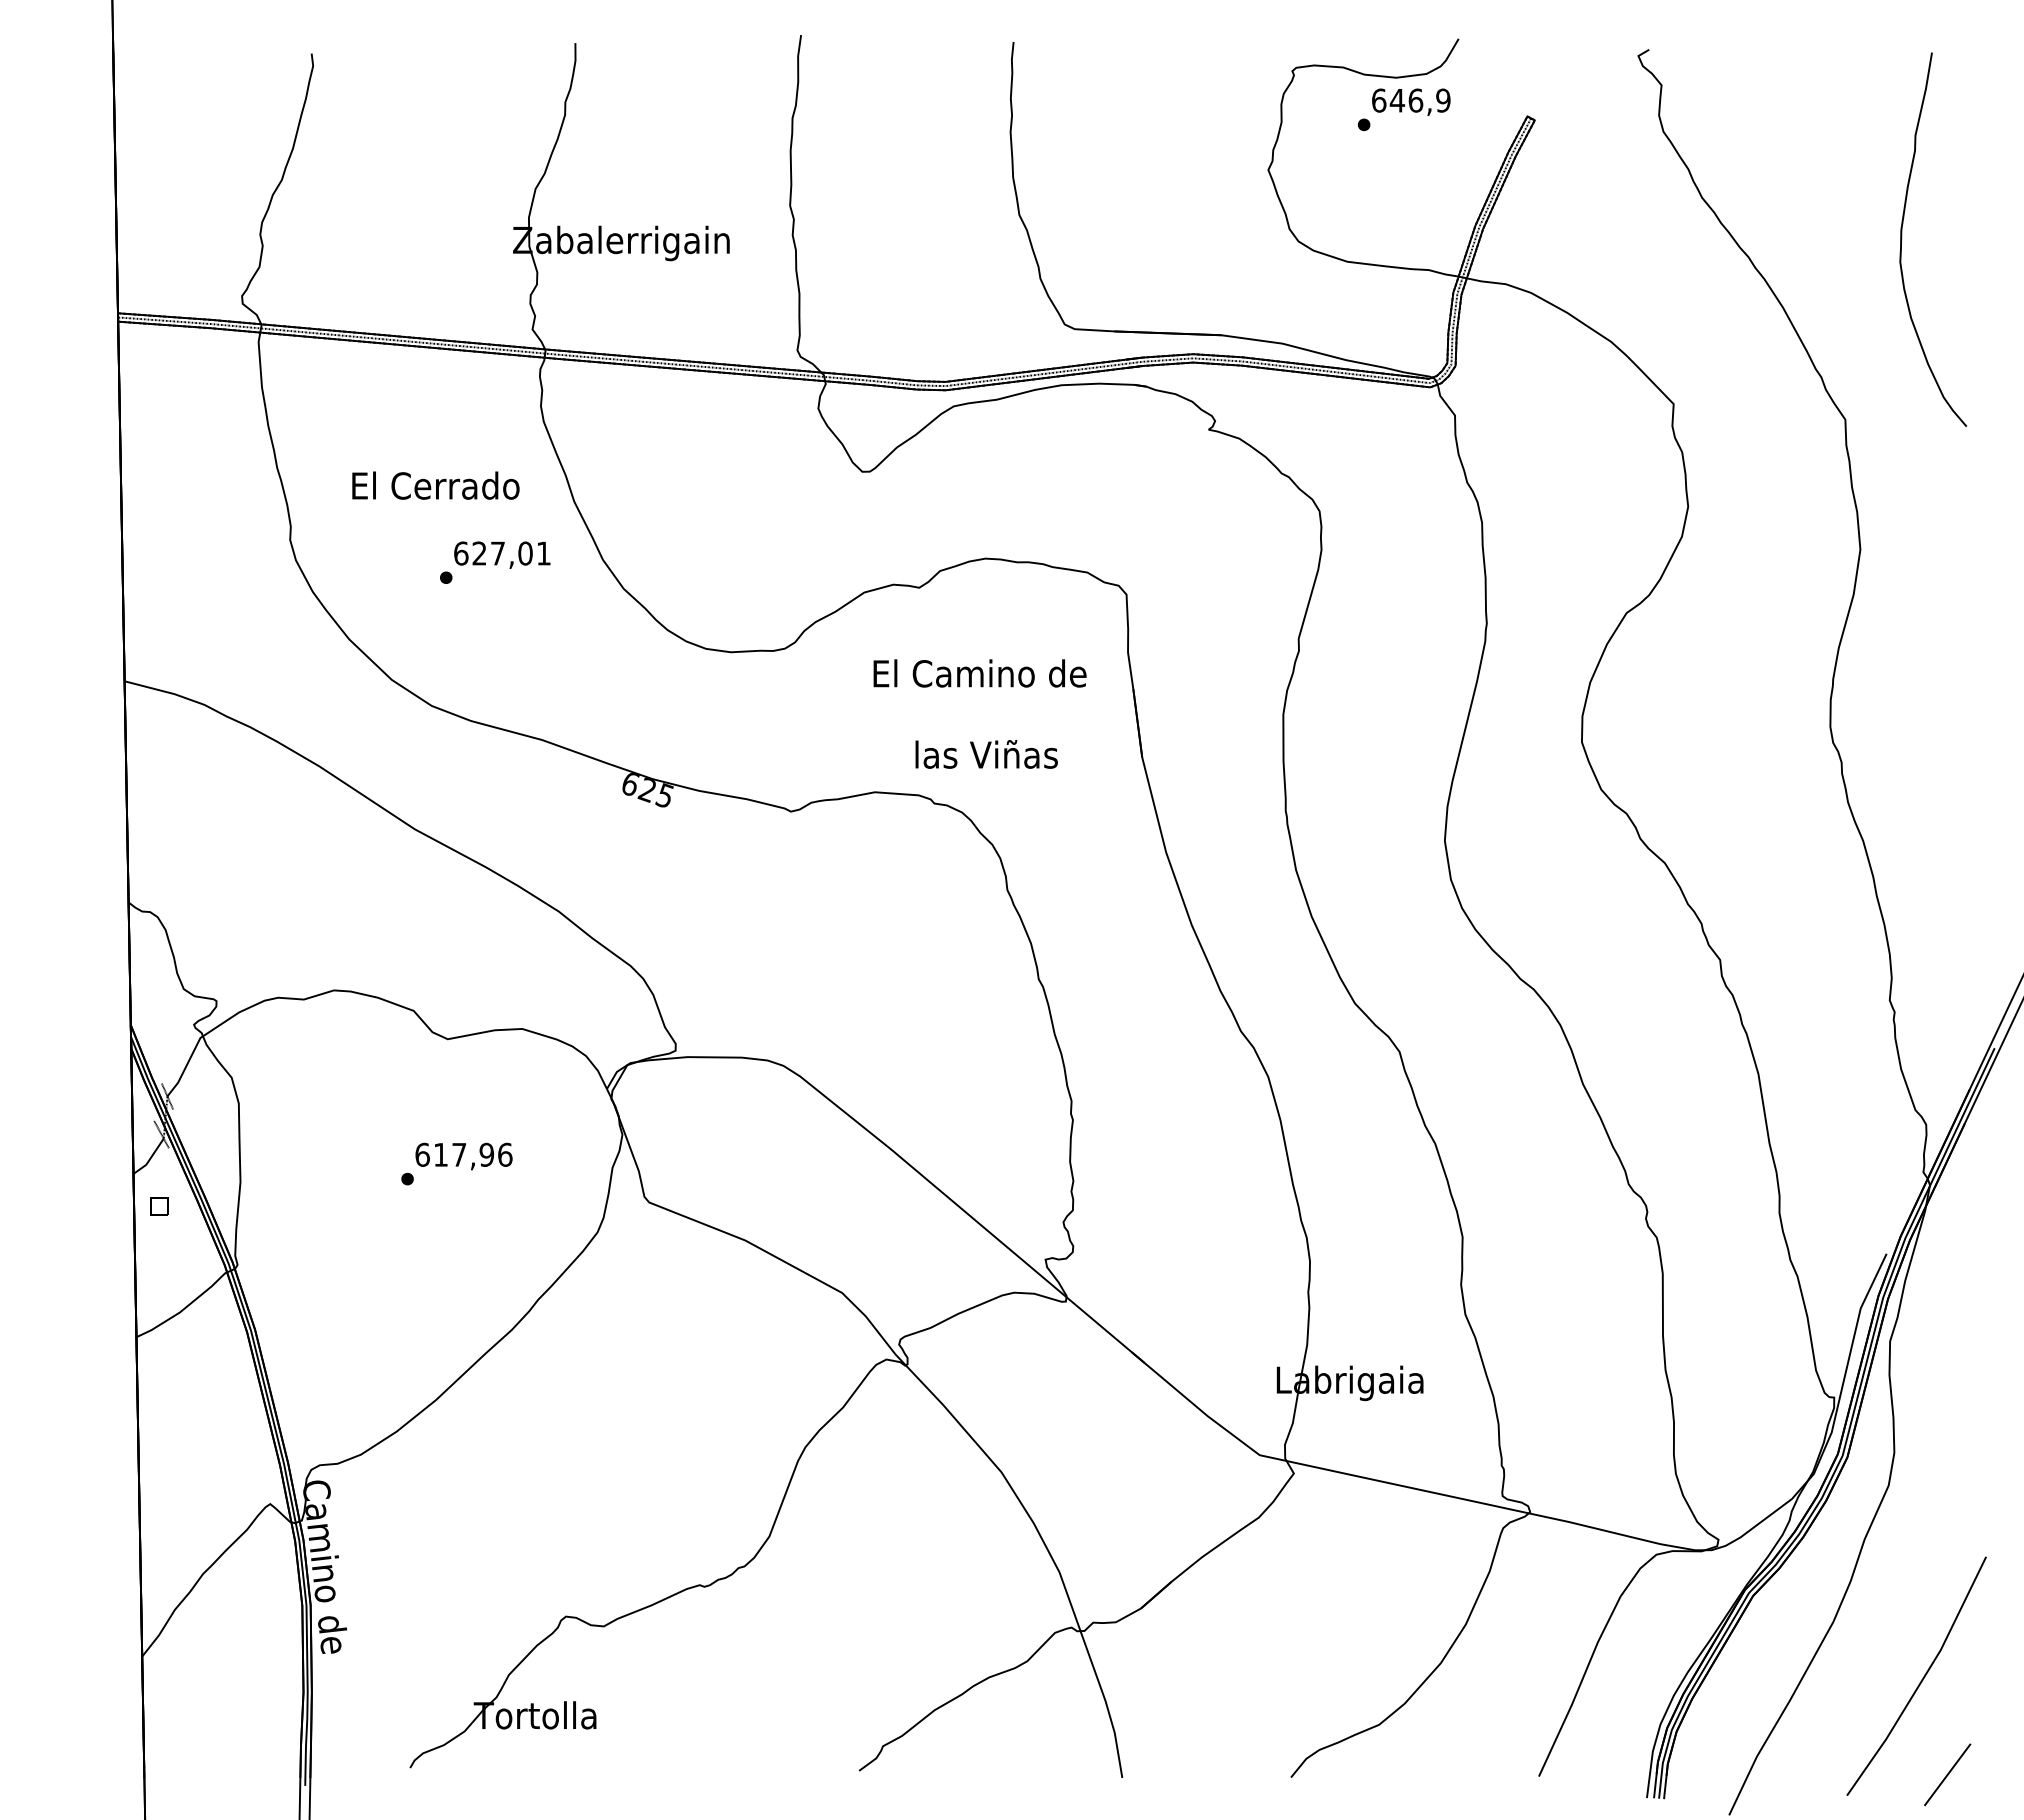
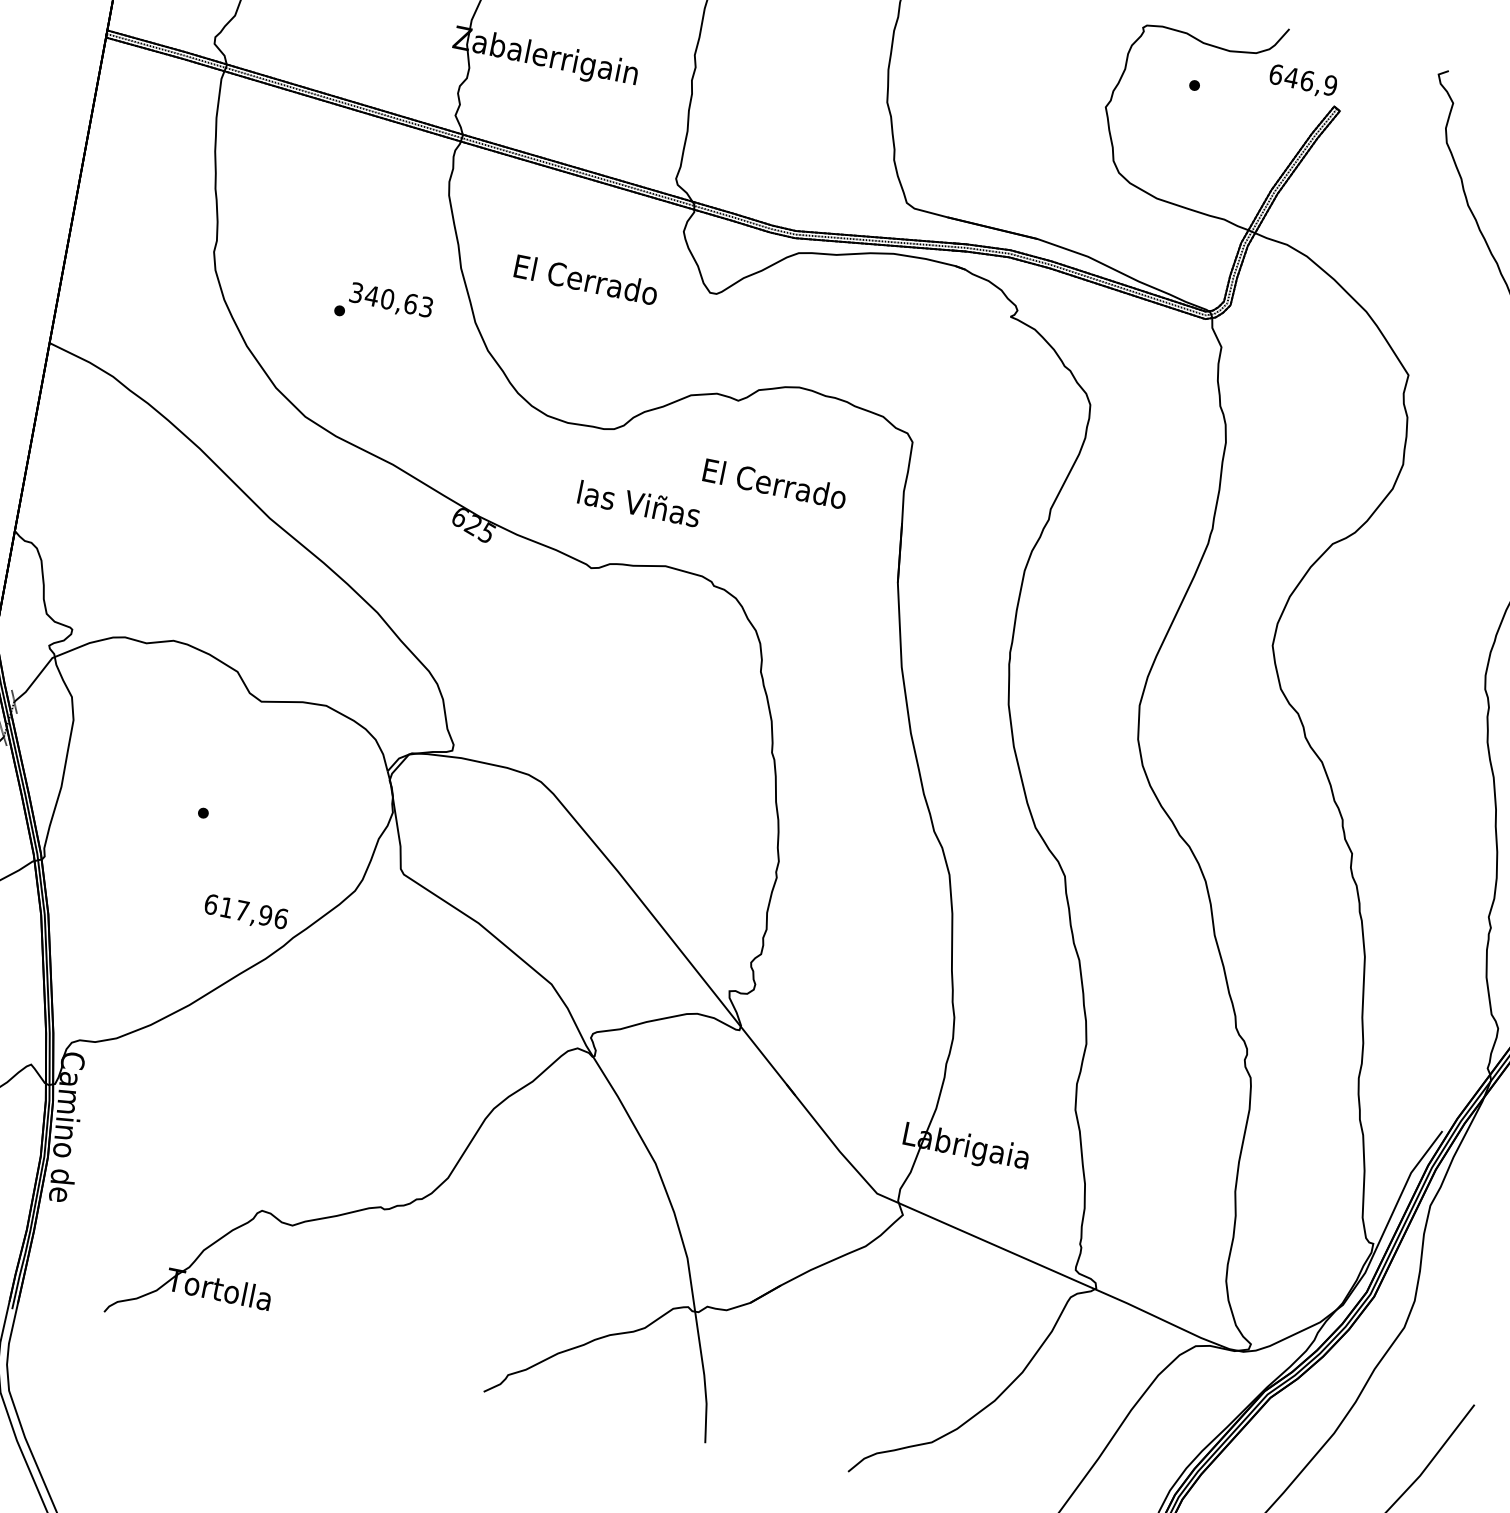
text: (1411, 101) -> (1303, 80), moved
text: (435, 485) -> (586, 279), moved
text: (502, 553) -> (391, 299), 627,01 -> 340,63
text: (979, 673) -> (774, 483), El Camino de -> El Cerrado
text: (986, 754) -> (639, 503), moved
text: (463, 1156) -> (245, 912), moved

